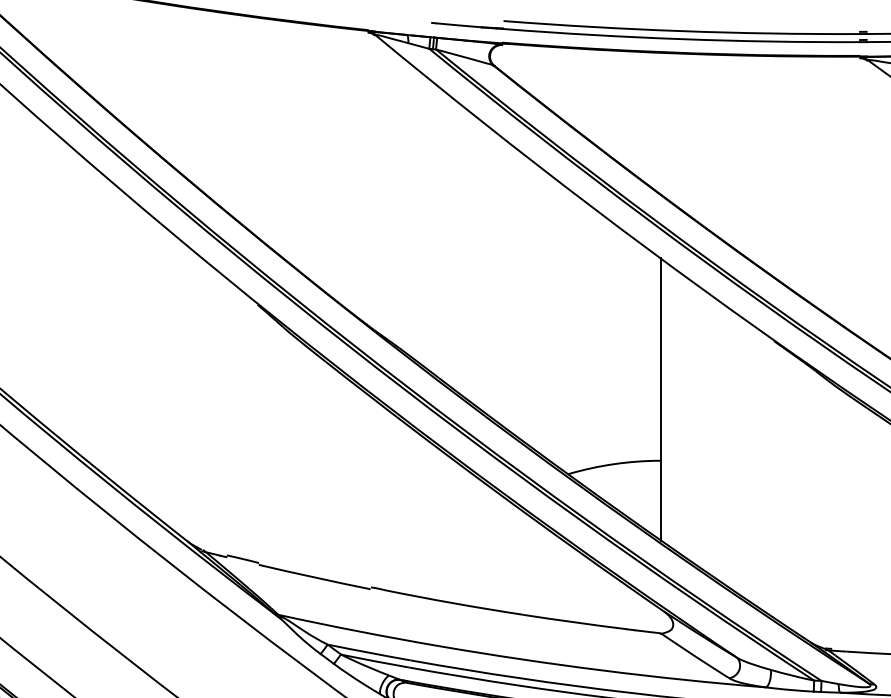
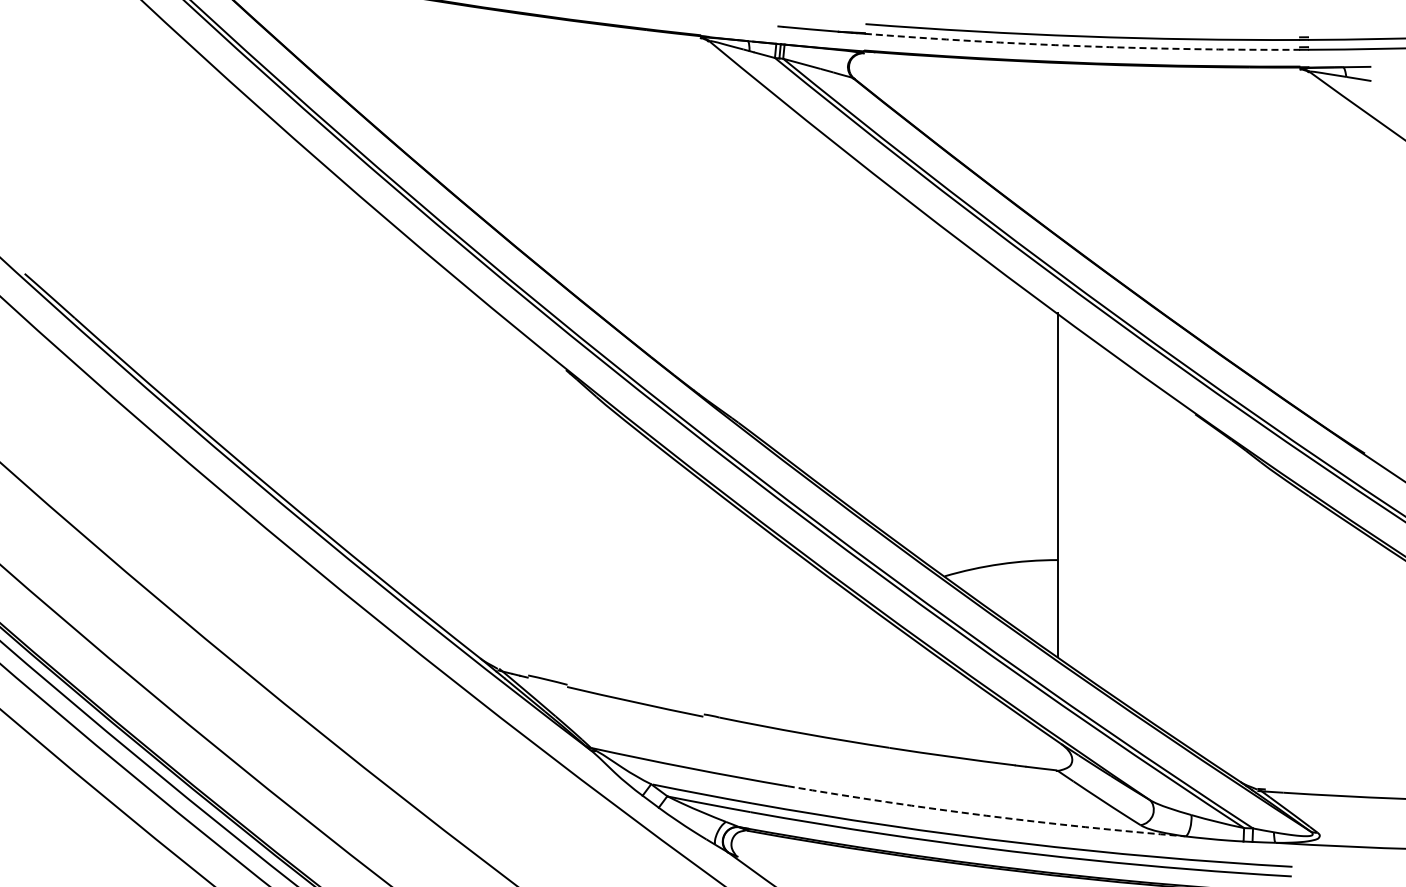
arc: (681, 39) -> (1082, 46), solid -> dashed
arc: (602, 670) -> (986, 815), solid -> dashed

